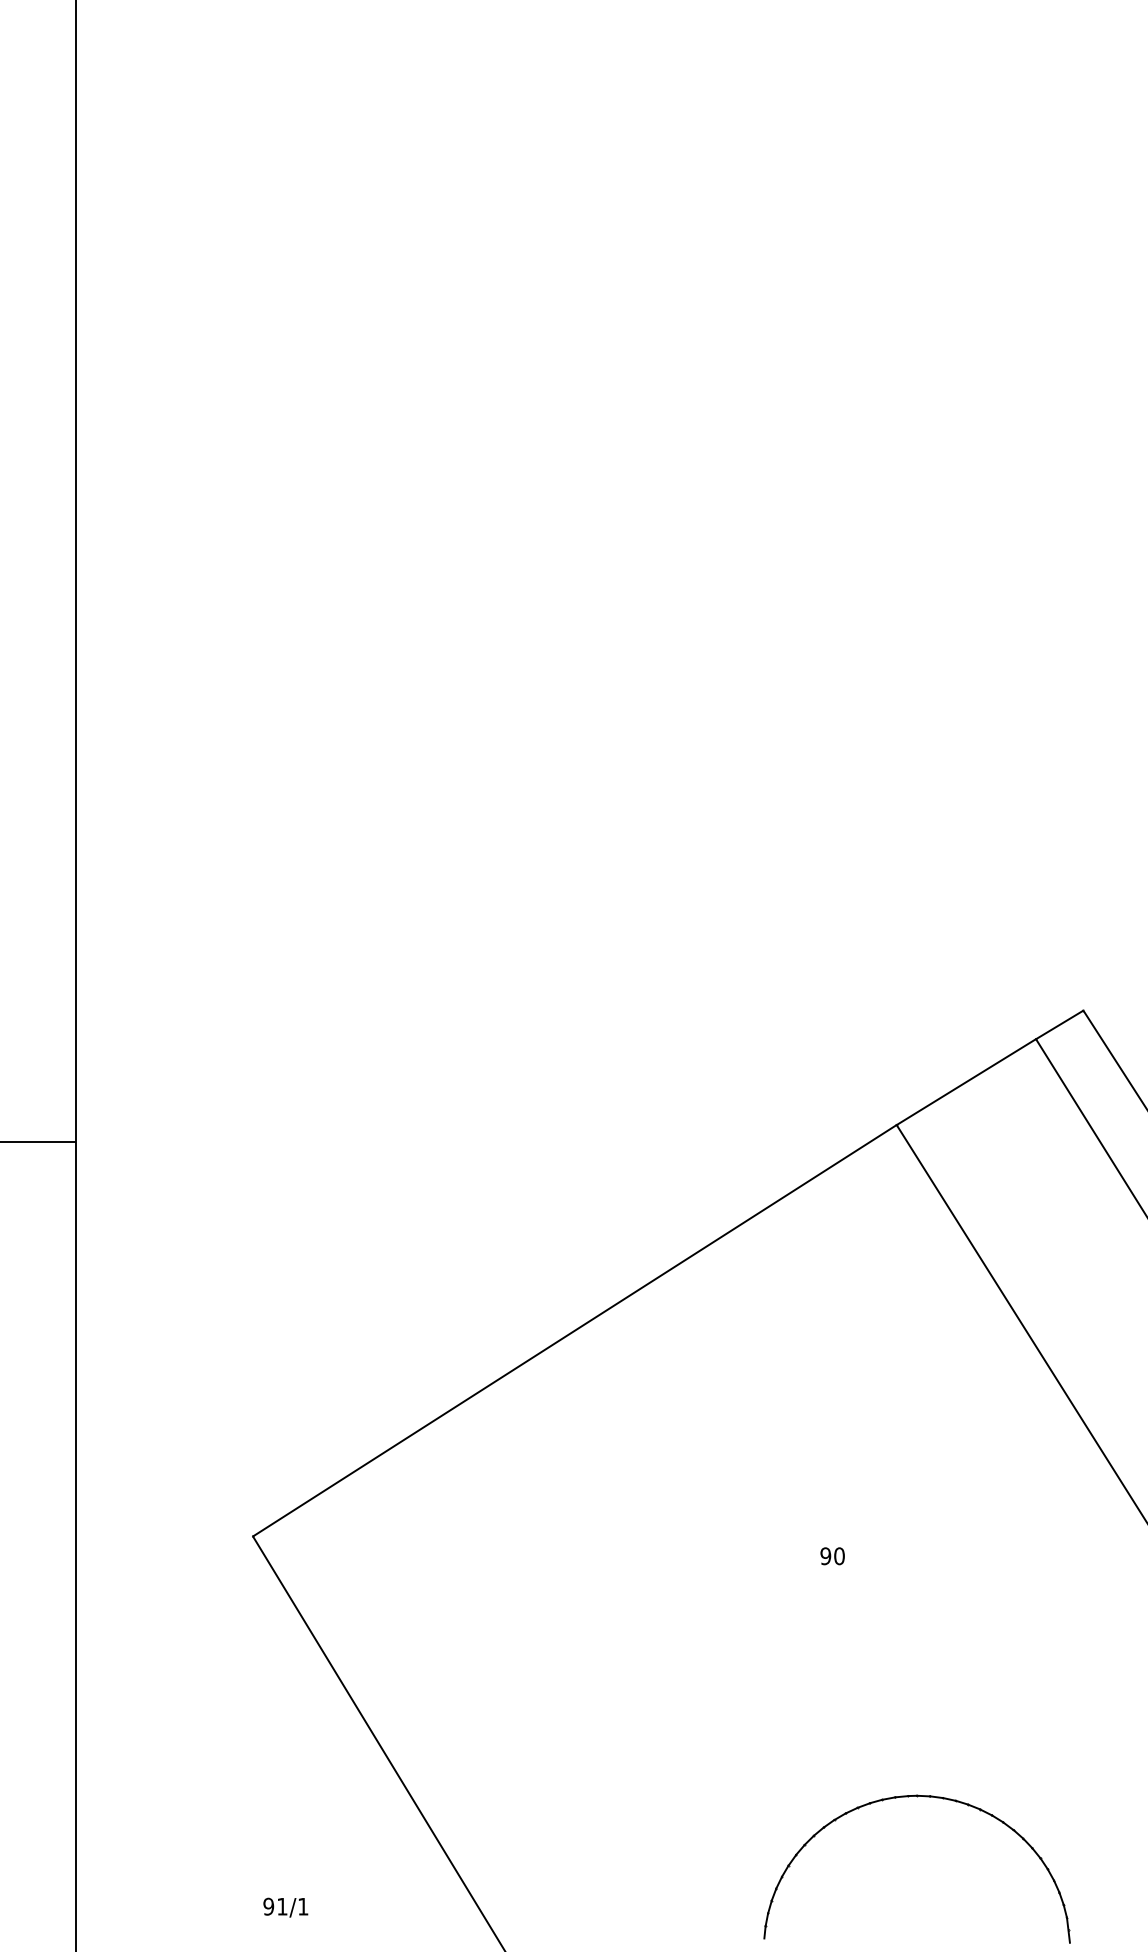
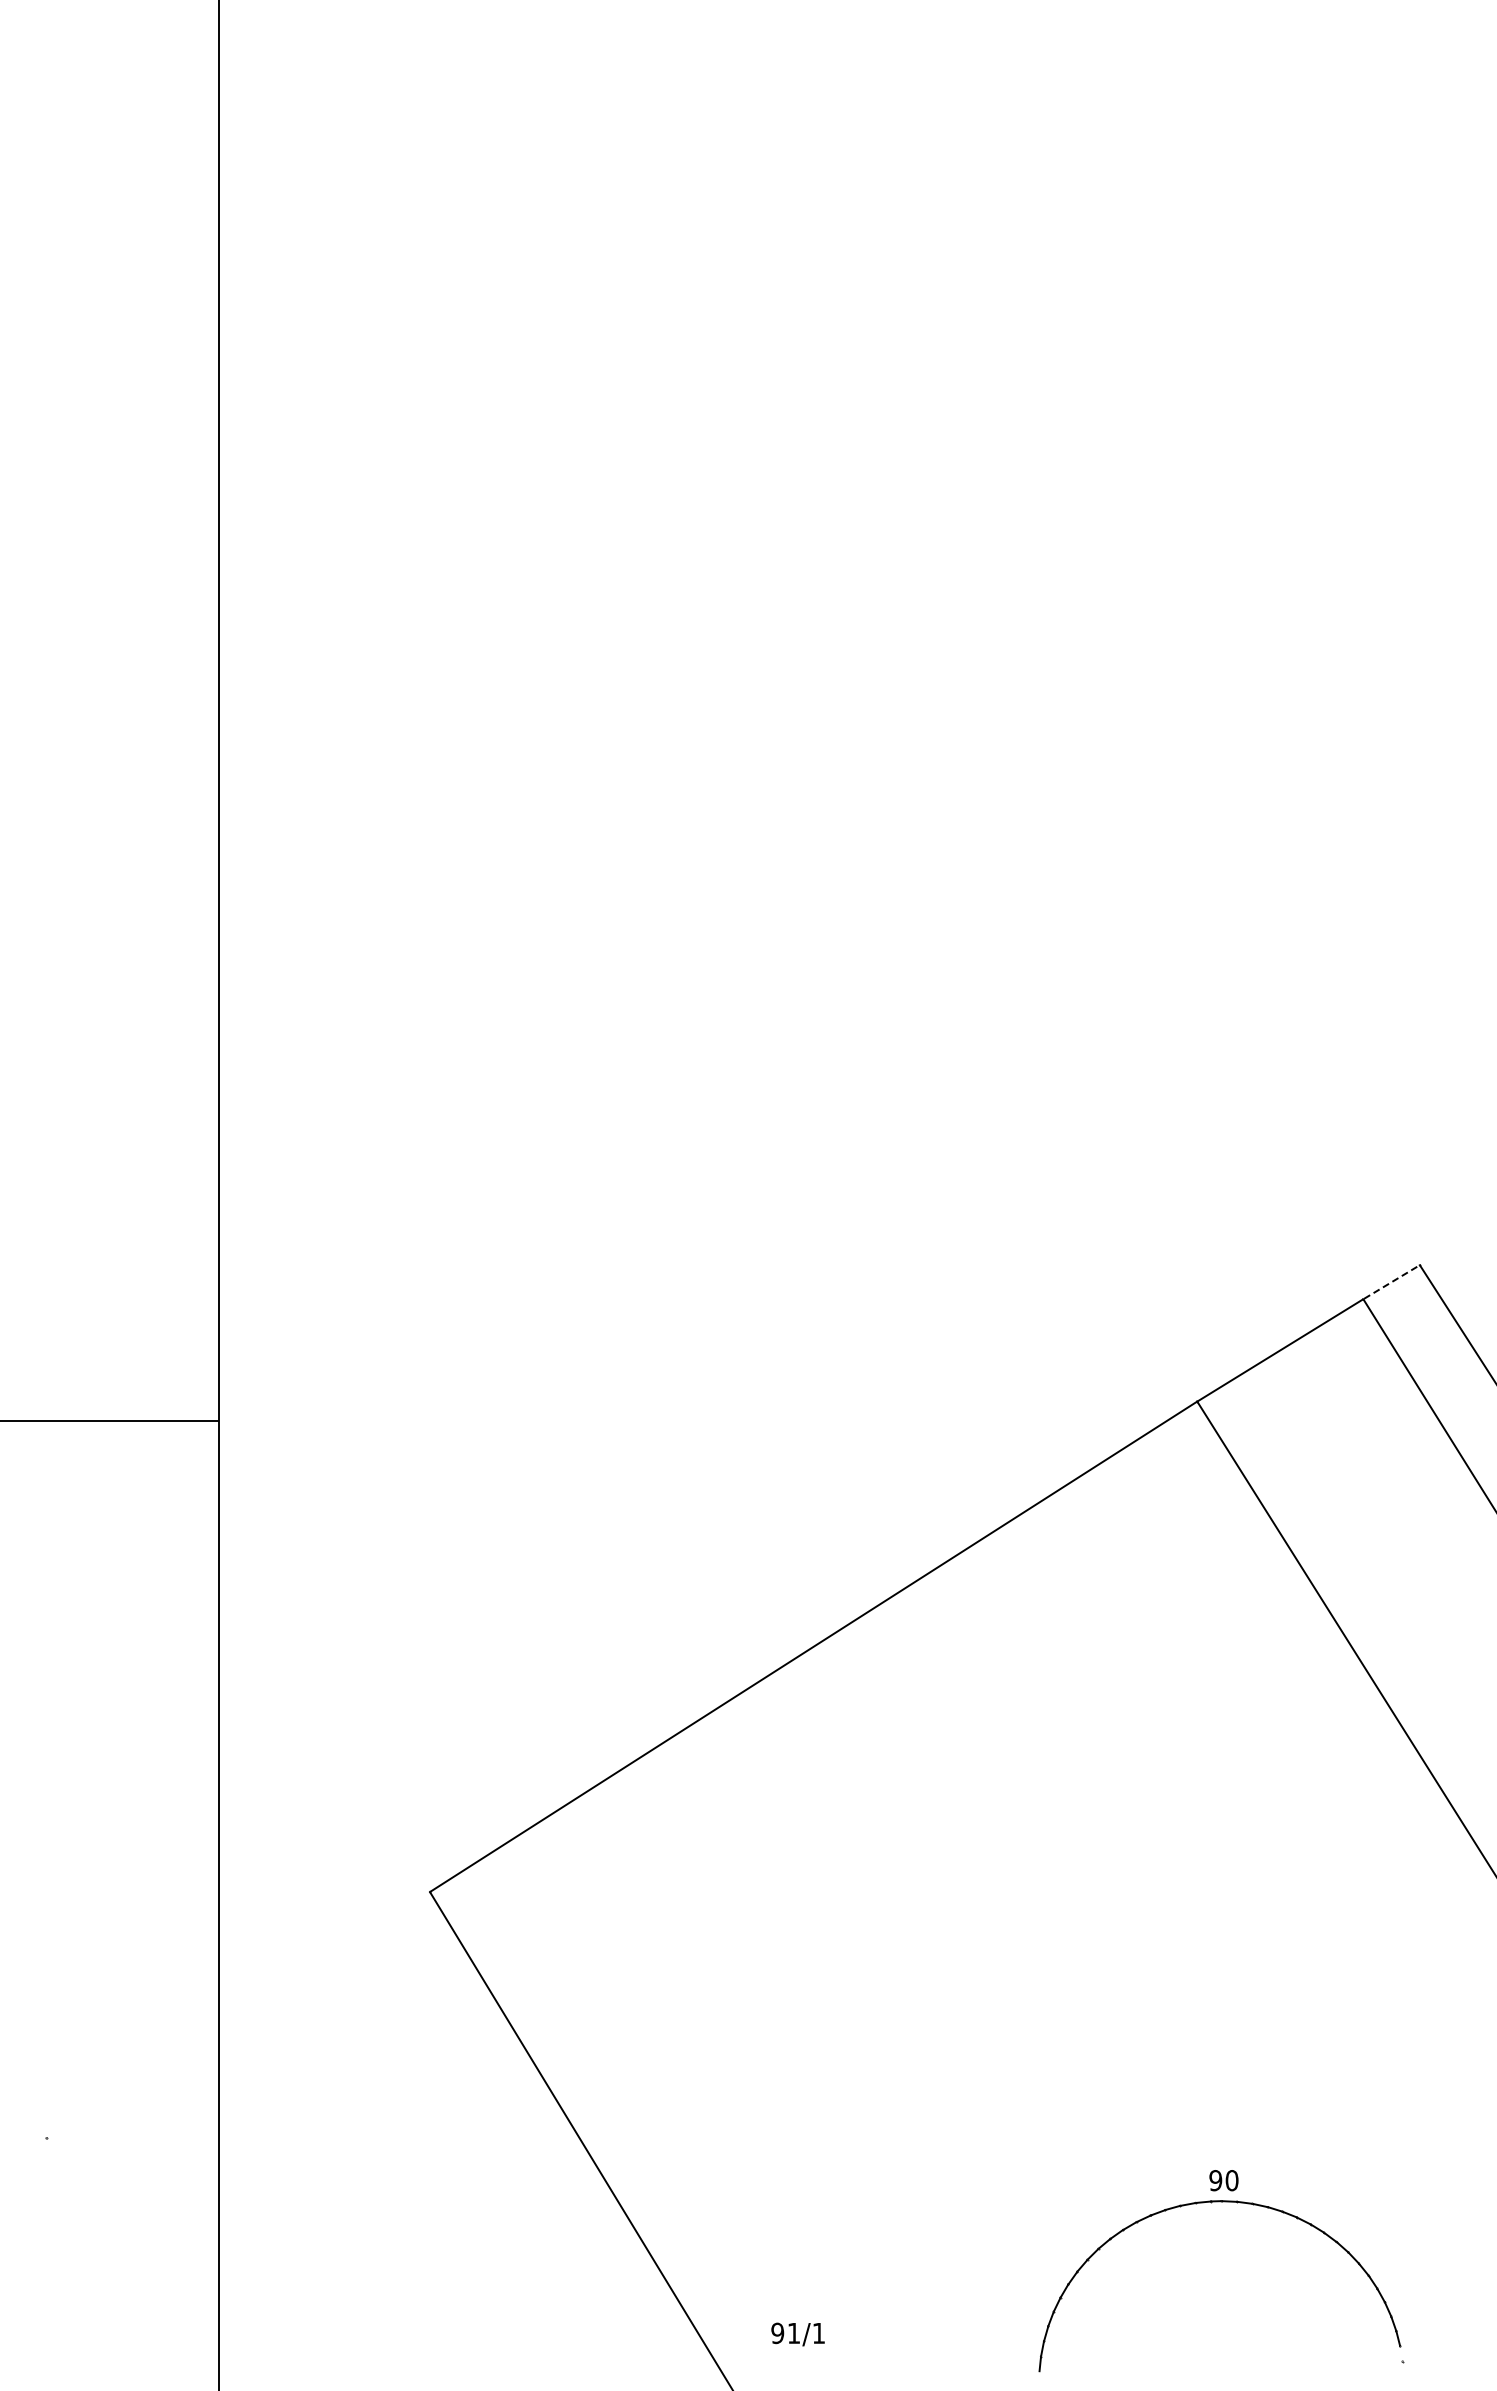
line: (1060, 1024) -> (1392, 1281), solid -> dashed
text: (832, 1556) -> (1223, 2180), moved
text: (285, 1907) -> (797, 2334), moved
line: (1068, 1930) -> (1401, 2361), removed

